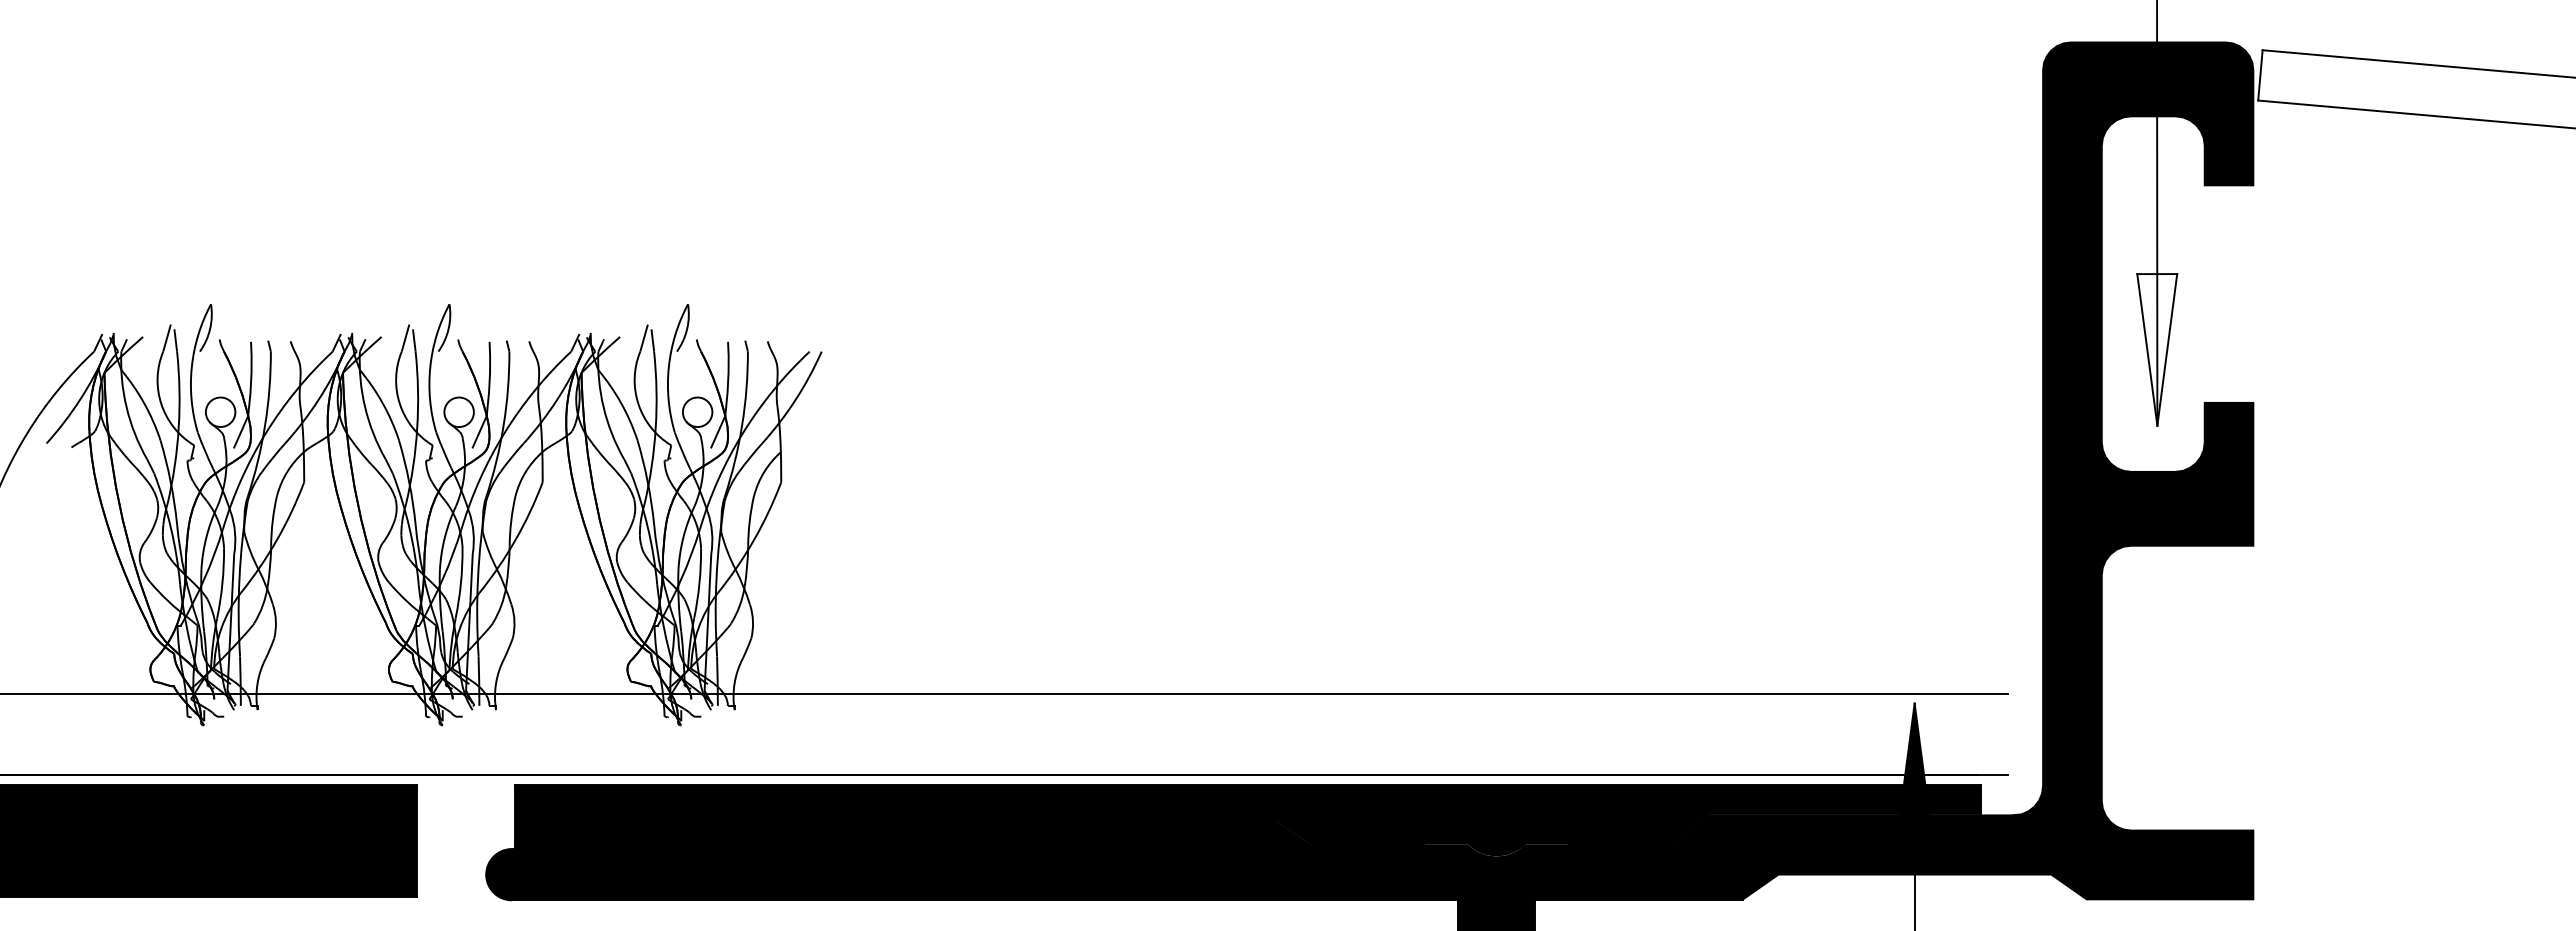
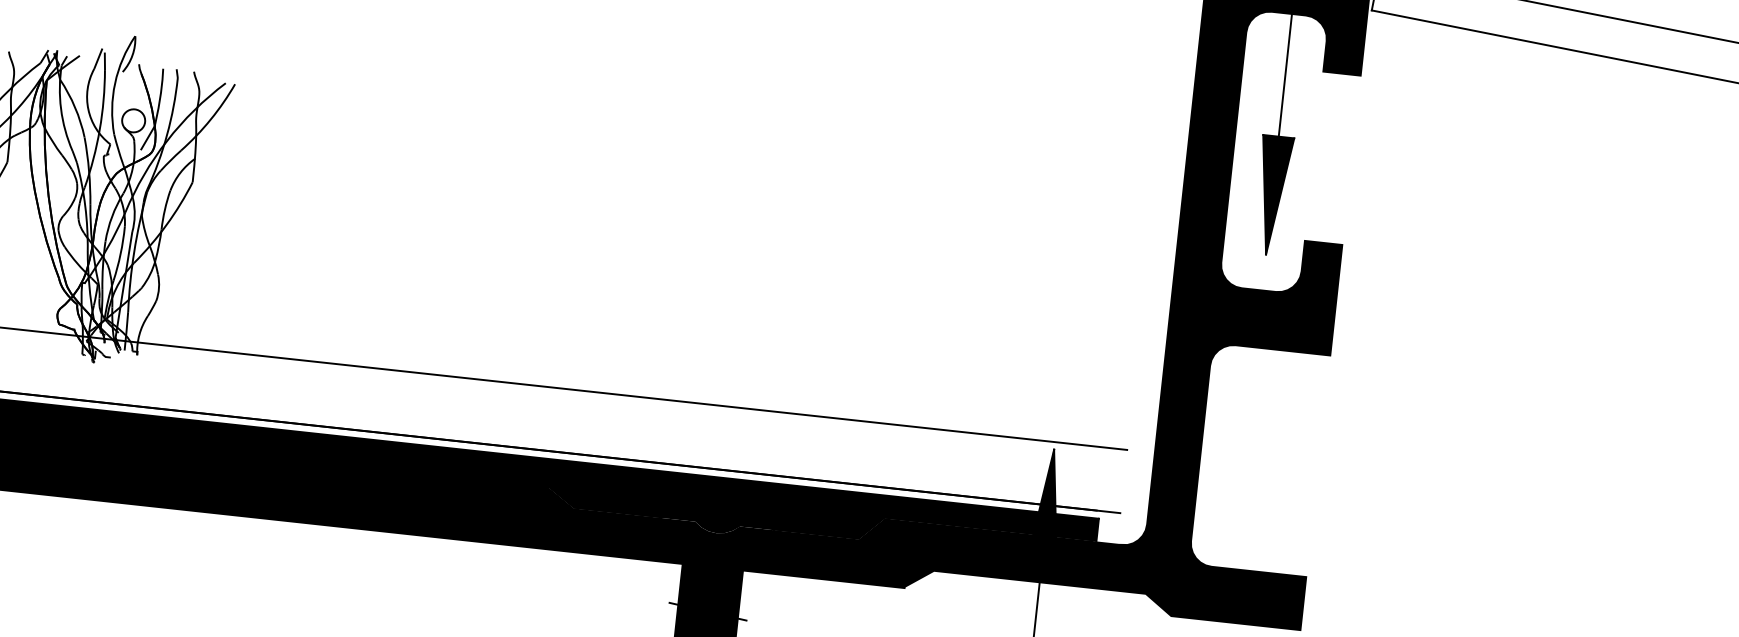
fill: (2157, 349) -> (1272, 195), added

